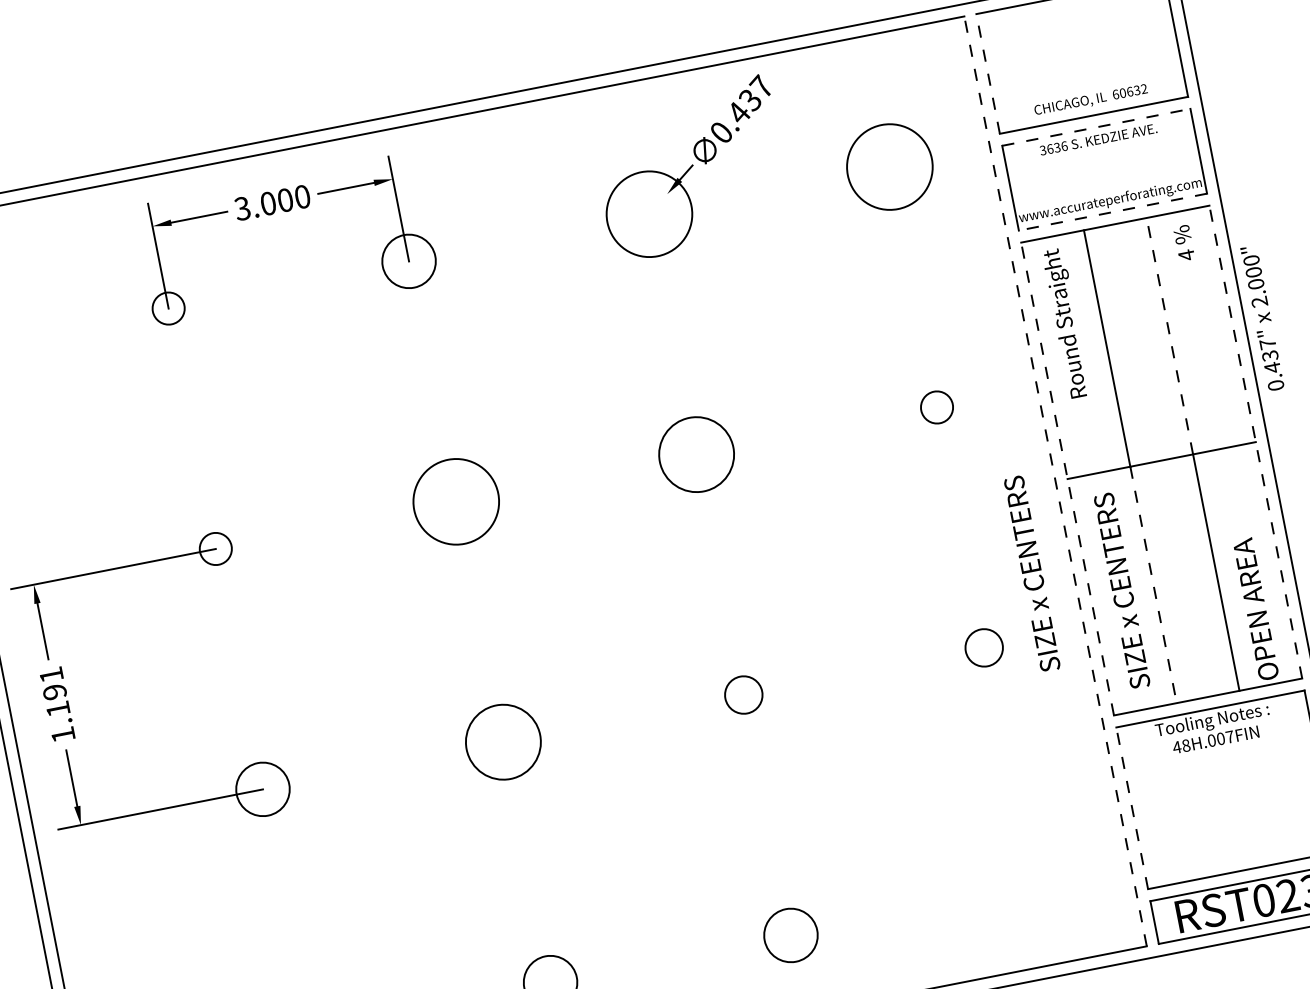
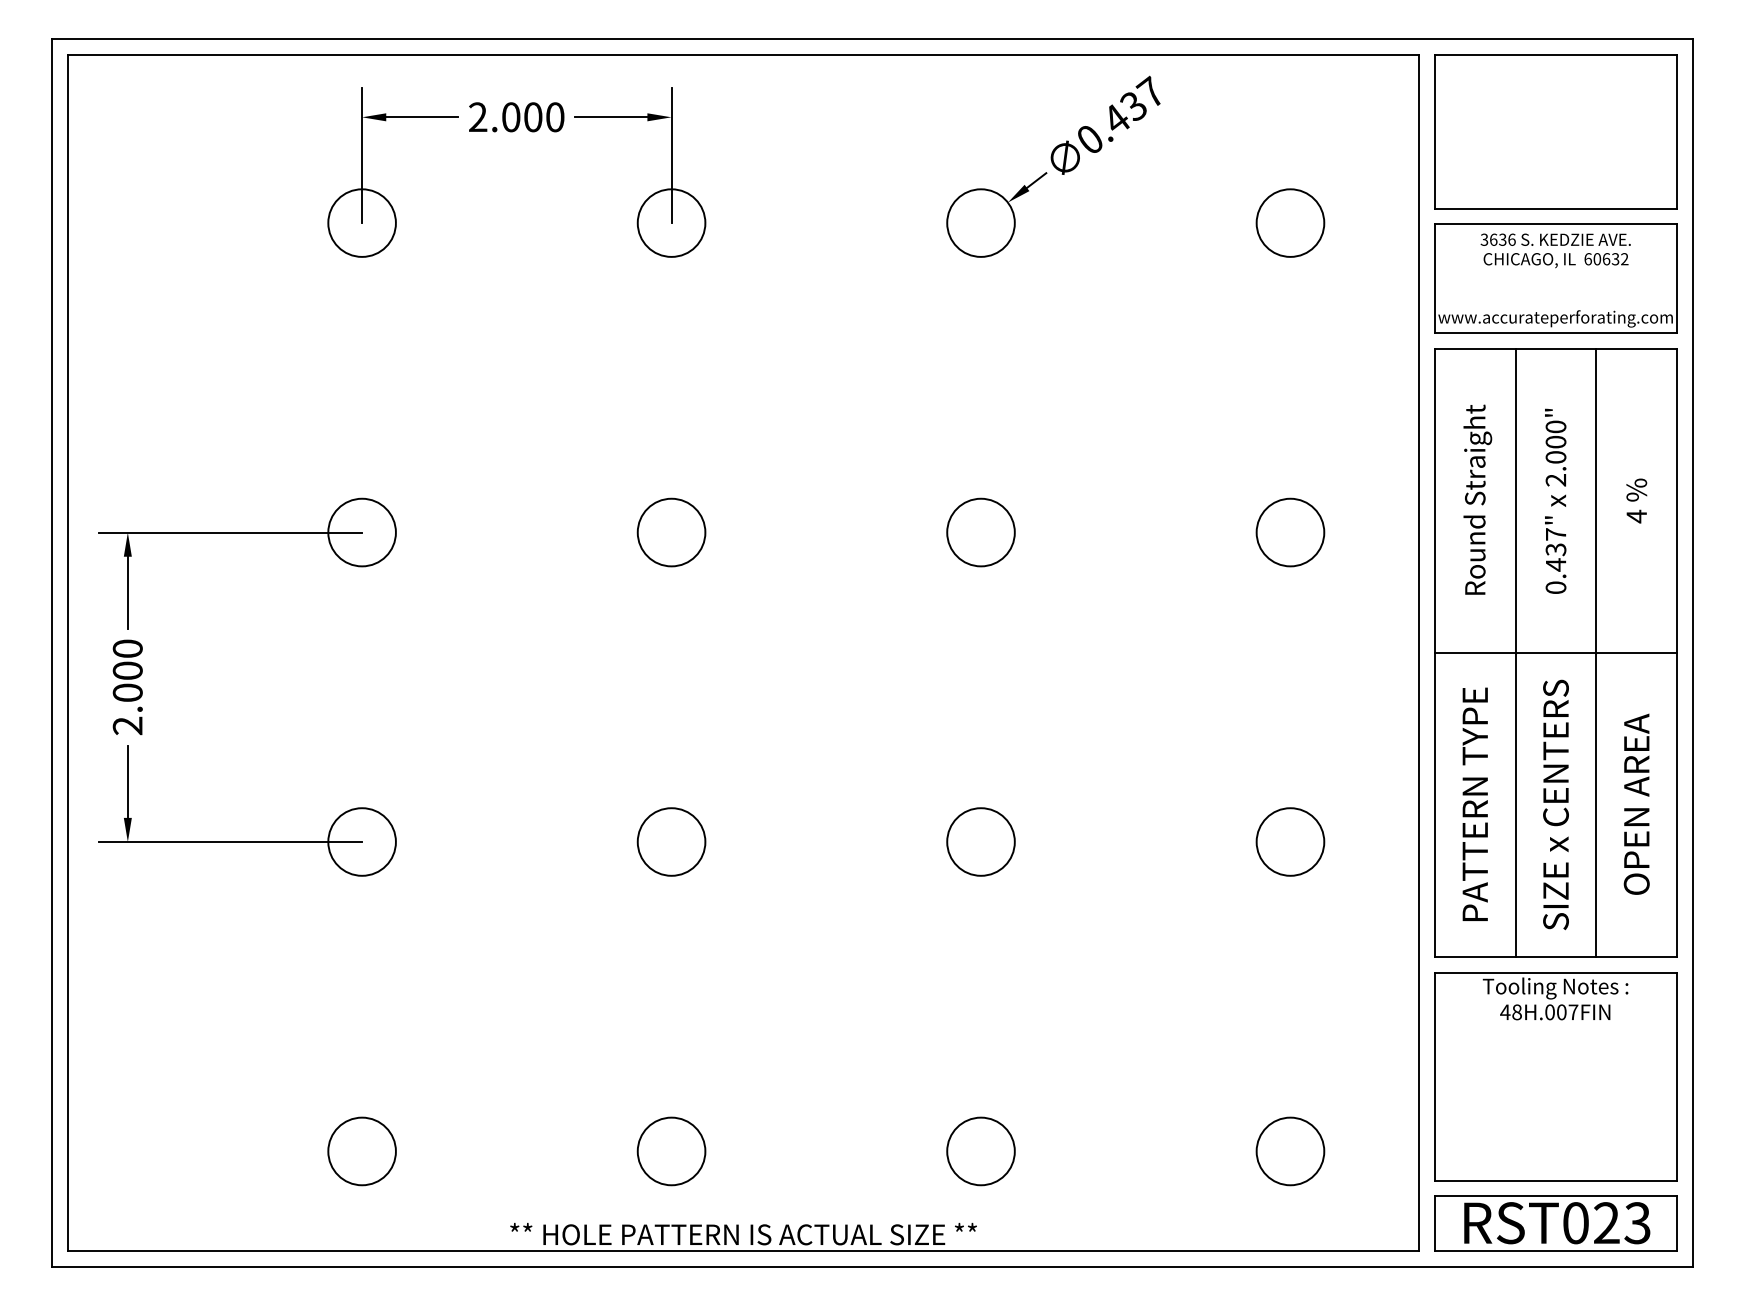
line: (987, 73) -> (1434, 131), dashed -> solid
text: (1090, 100) -> (1555, 260), moved
line: (1096, 127) -> (1556, 224), dashed -> solid
circle: (889, 166) -> (1290, 222), size x0.62
text: (242, 208) -> (477, 117), 3.000 -> 2.000
line: (1112, 212) -> (1555, 333), dashed -> solid
circle: (648, 213) -> (980, 222), size x0.62
text: (1183, 242) -> (1636, 500), moved
circle: (168, 308) -> (361, 222), size x1.67
text: (1262, 317) -> (1555, 500), moved
text: (1066, 323) -> (1477, 499), moved
line: (1169, 335) -> (1596, 500), dashed -> solid
circle: (937, 407) -> (1290, 532), size x1.67
line: (1256, 441) -> (1677, 652), dashed -> solid
circle: (696, 454) -> (980, 532), size x0.71
line: (1067, 478) -> (1434, 652), dashed -> solid
line: (1055, 480) -> (1419, 652), dashed -> solid
circle: (456, 501) -> (671, 532), size x0.62
circle: (215, 549) -> (361, 532), size x1.67
text: (1031, 573) -> (1555, 804), moved
line: (1153, 585) -> (1515, 805), dashed -> solid
text: (1122, 590) -> (1475, 804), SIZE x CENTERS -> PATTERN TYPE
text: (1255, 608) -> (1636, 803), moved
circle: (984, 647) -> (1290, 841), size x1.43
circle: (743, 694) -> (980, 841), size x1.43
text: (57, 705) -> (127, 687), 1.191 -> 2.000
circle: (503, 741) -> (671, 841), size x0.71
line: (1131, 808) -> (1434, 1076), dashed -> solid
circle: (1031, 888) -> (1290, 1151), added

